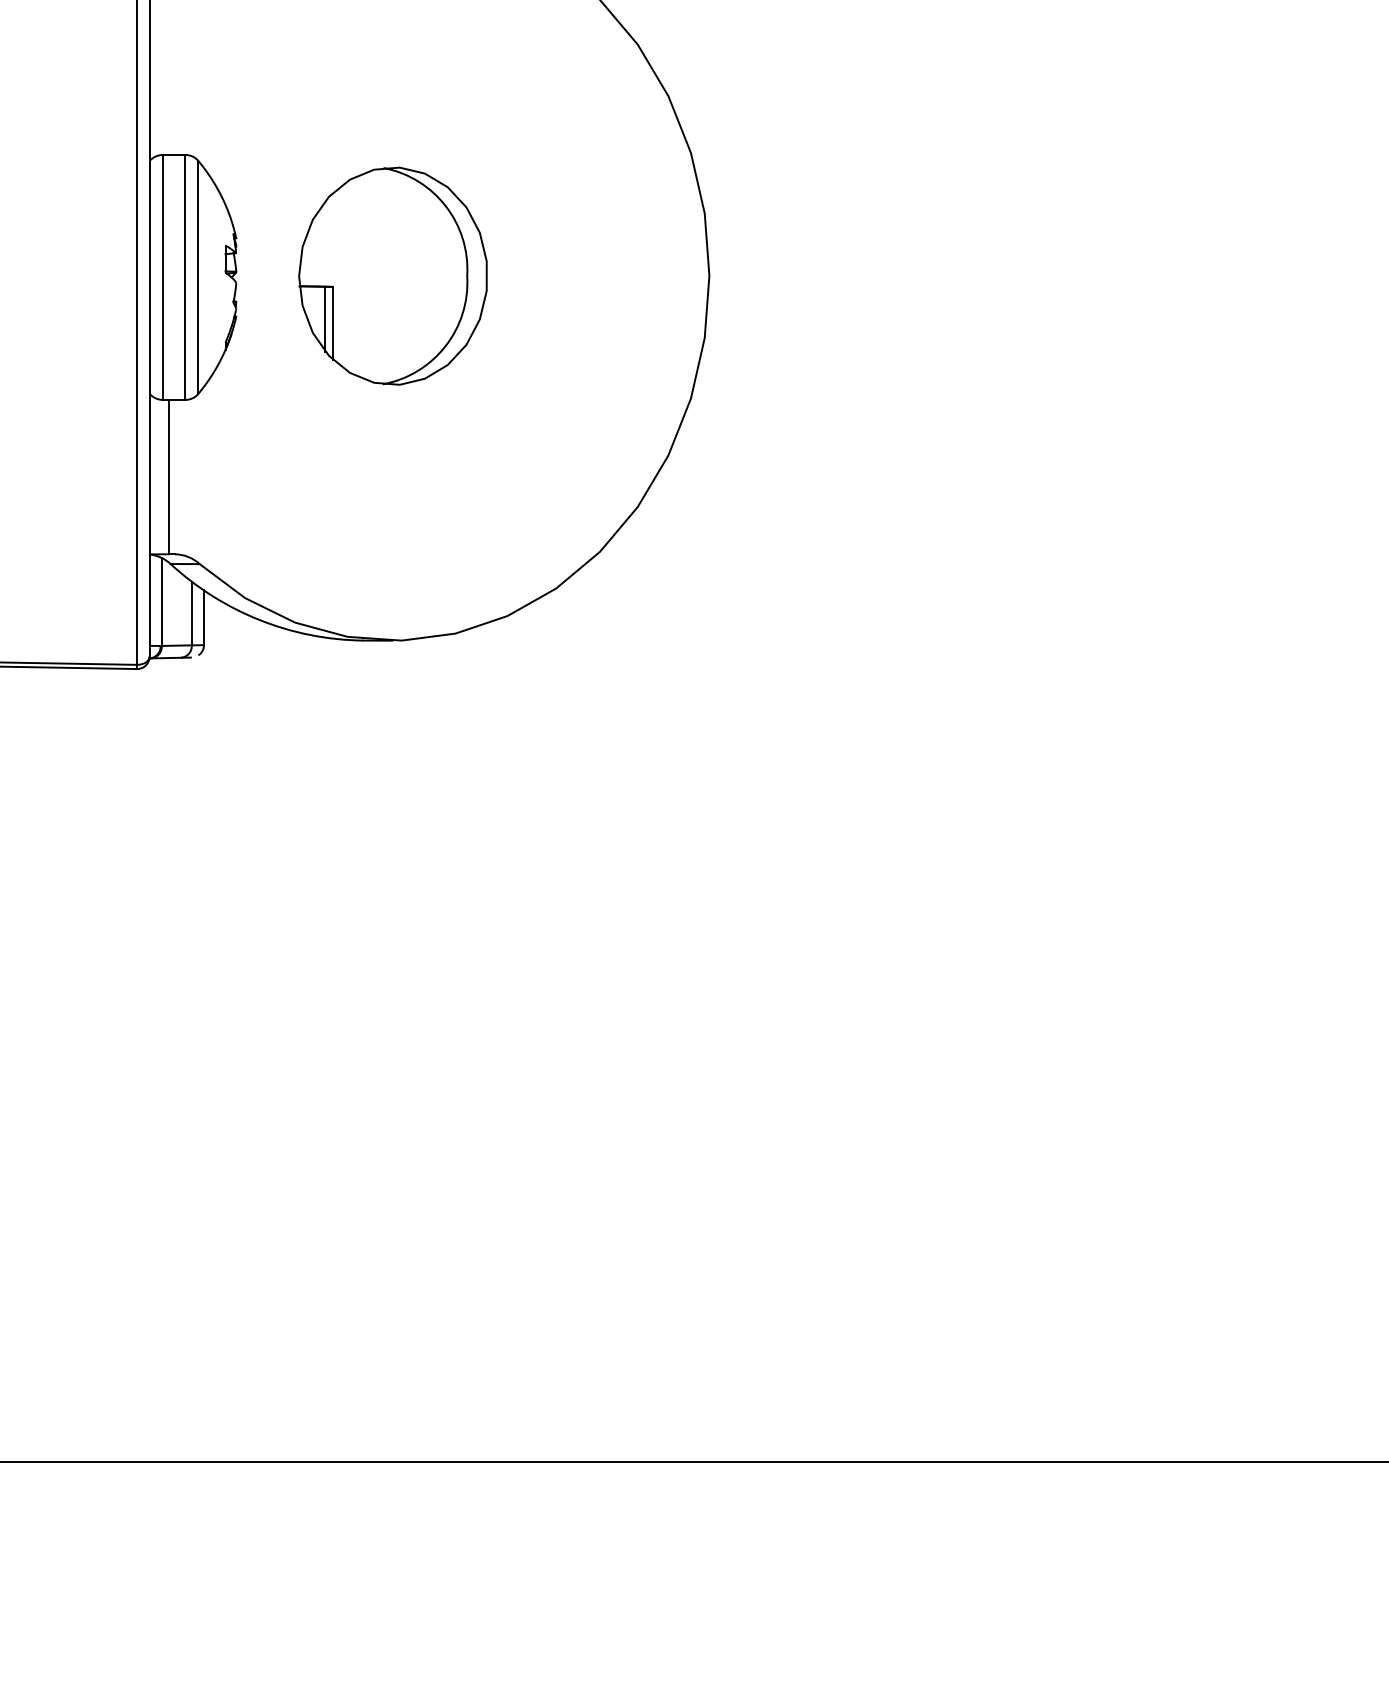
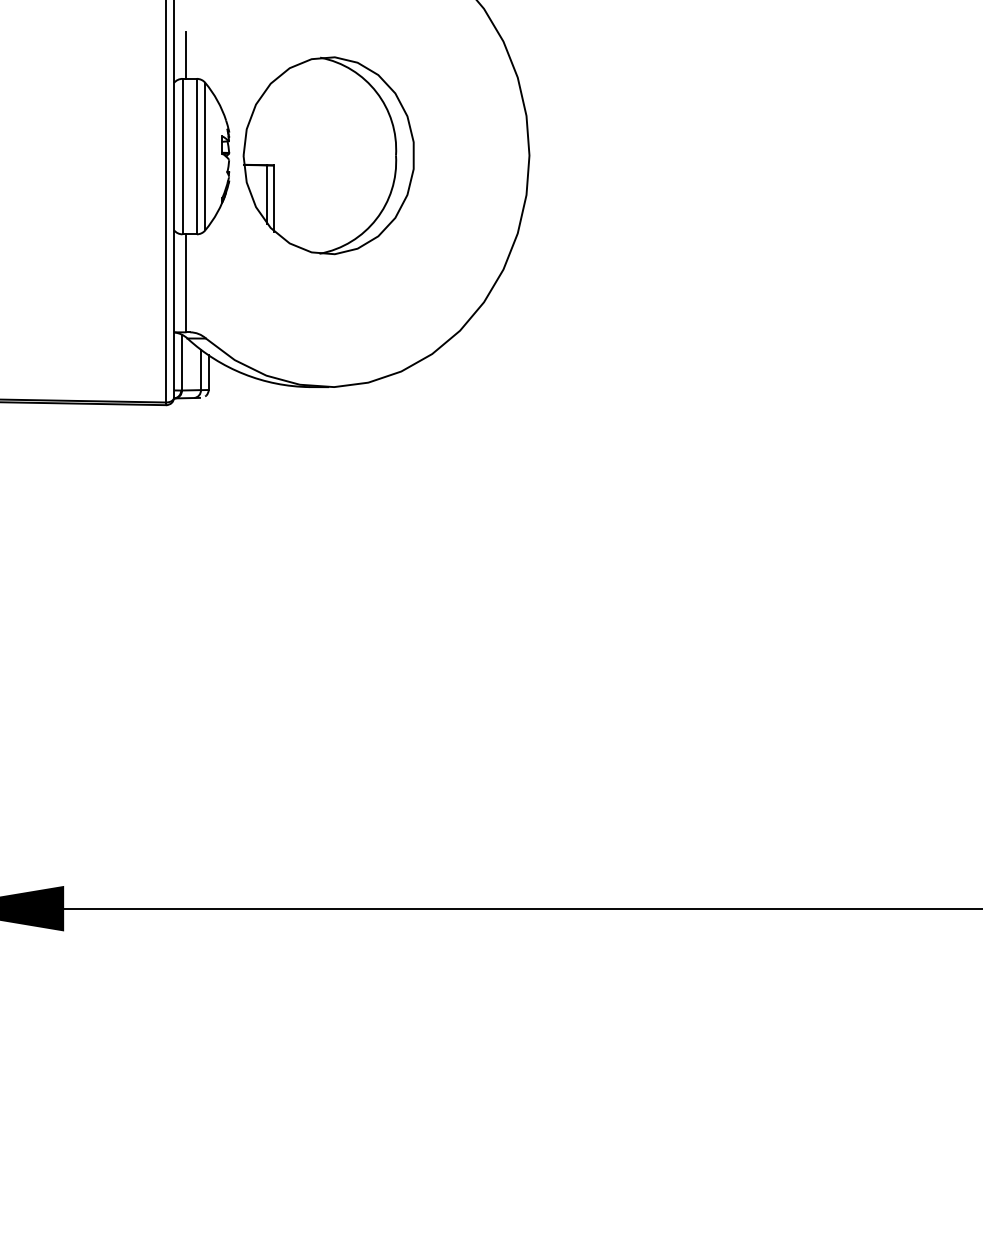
line: (169, 118) -> (186, 55), added
part: (392, 275) -> (328, 155), size x1.43

